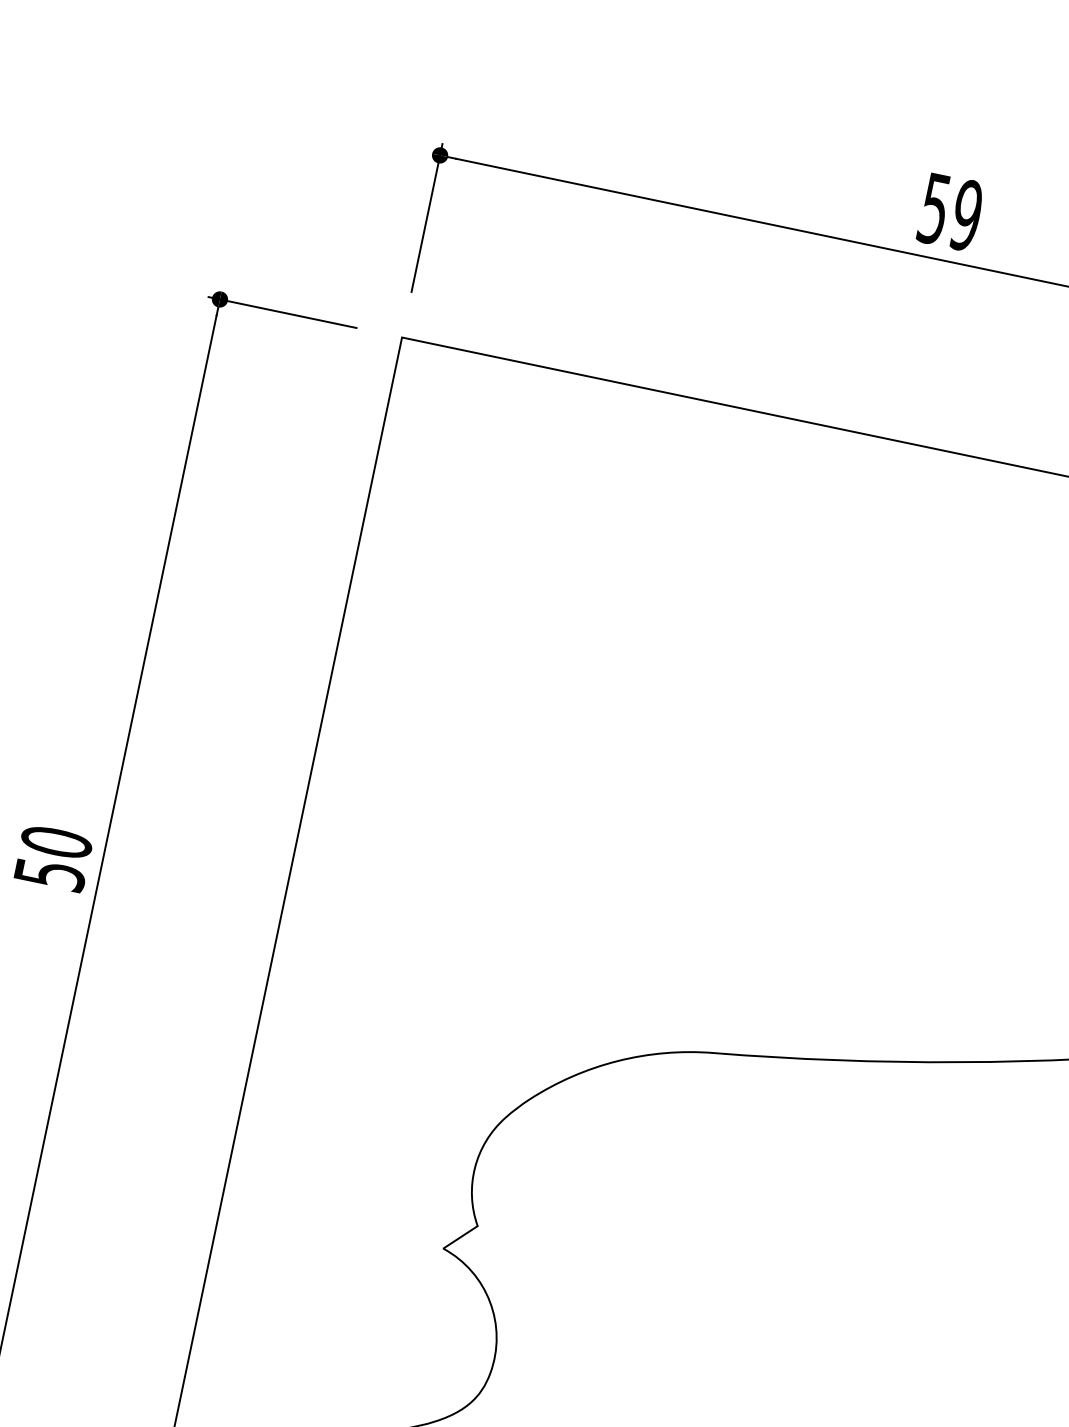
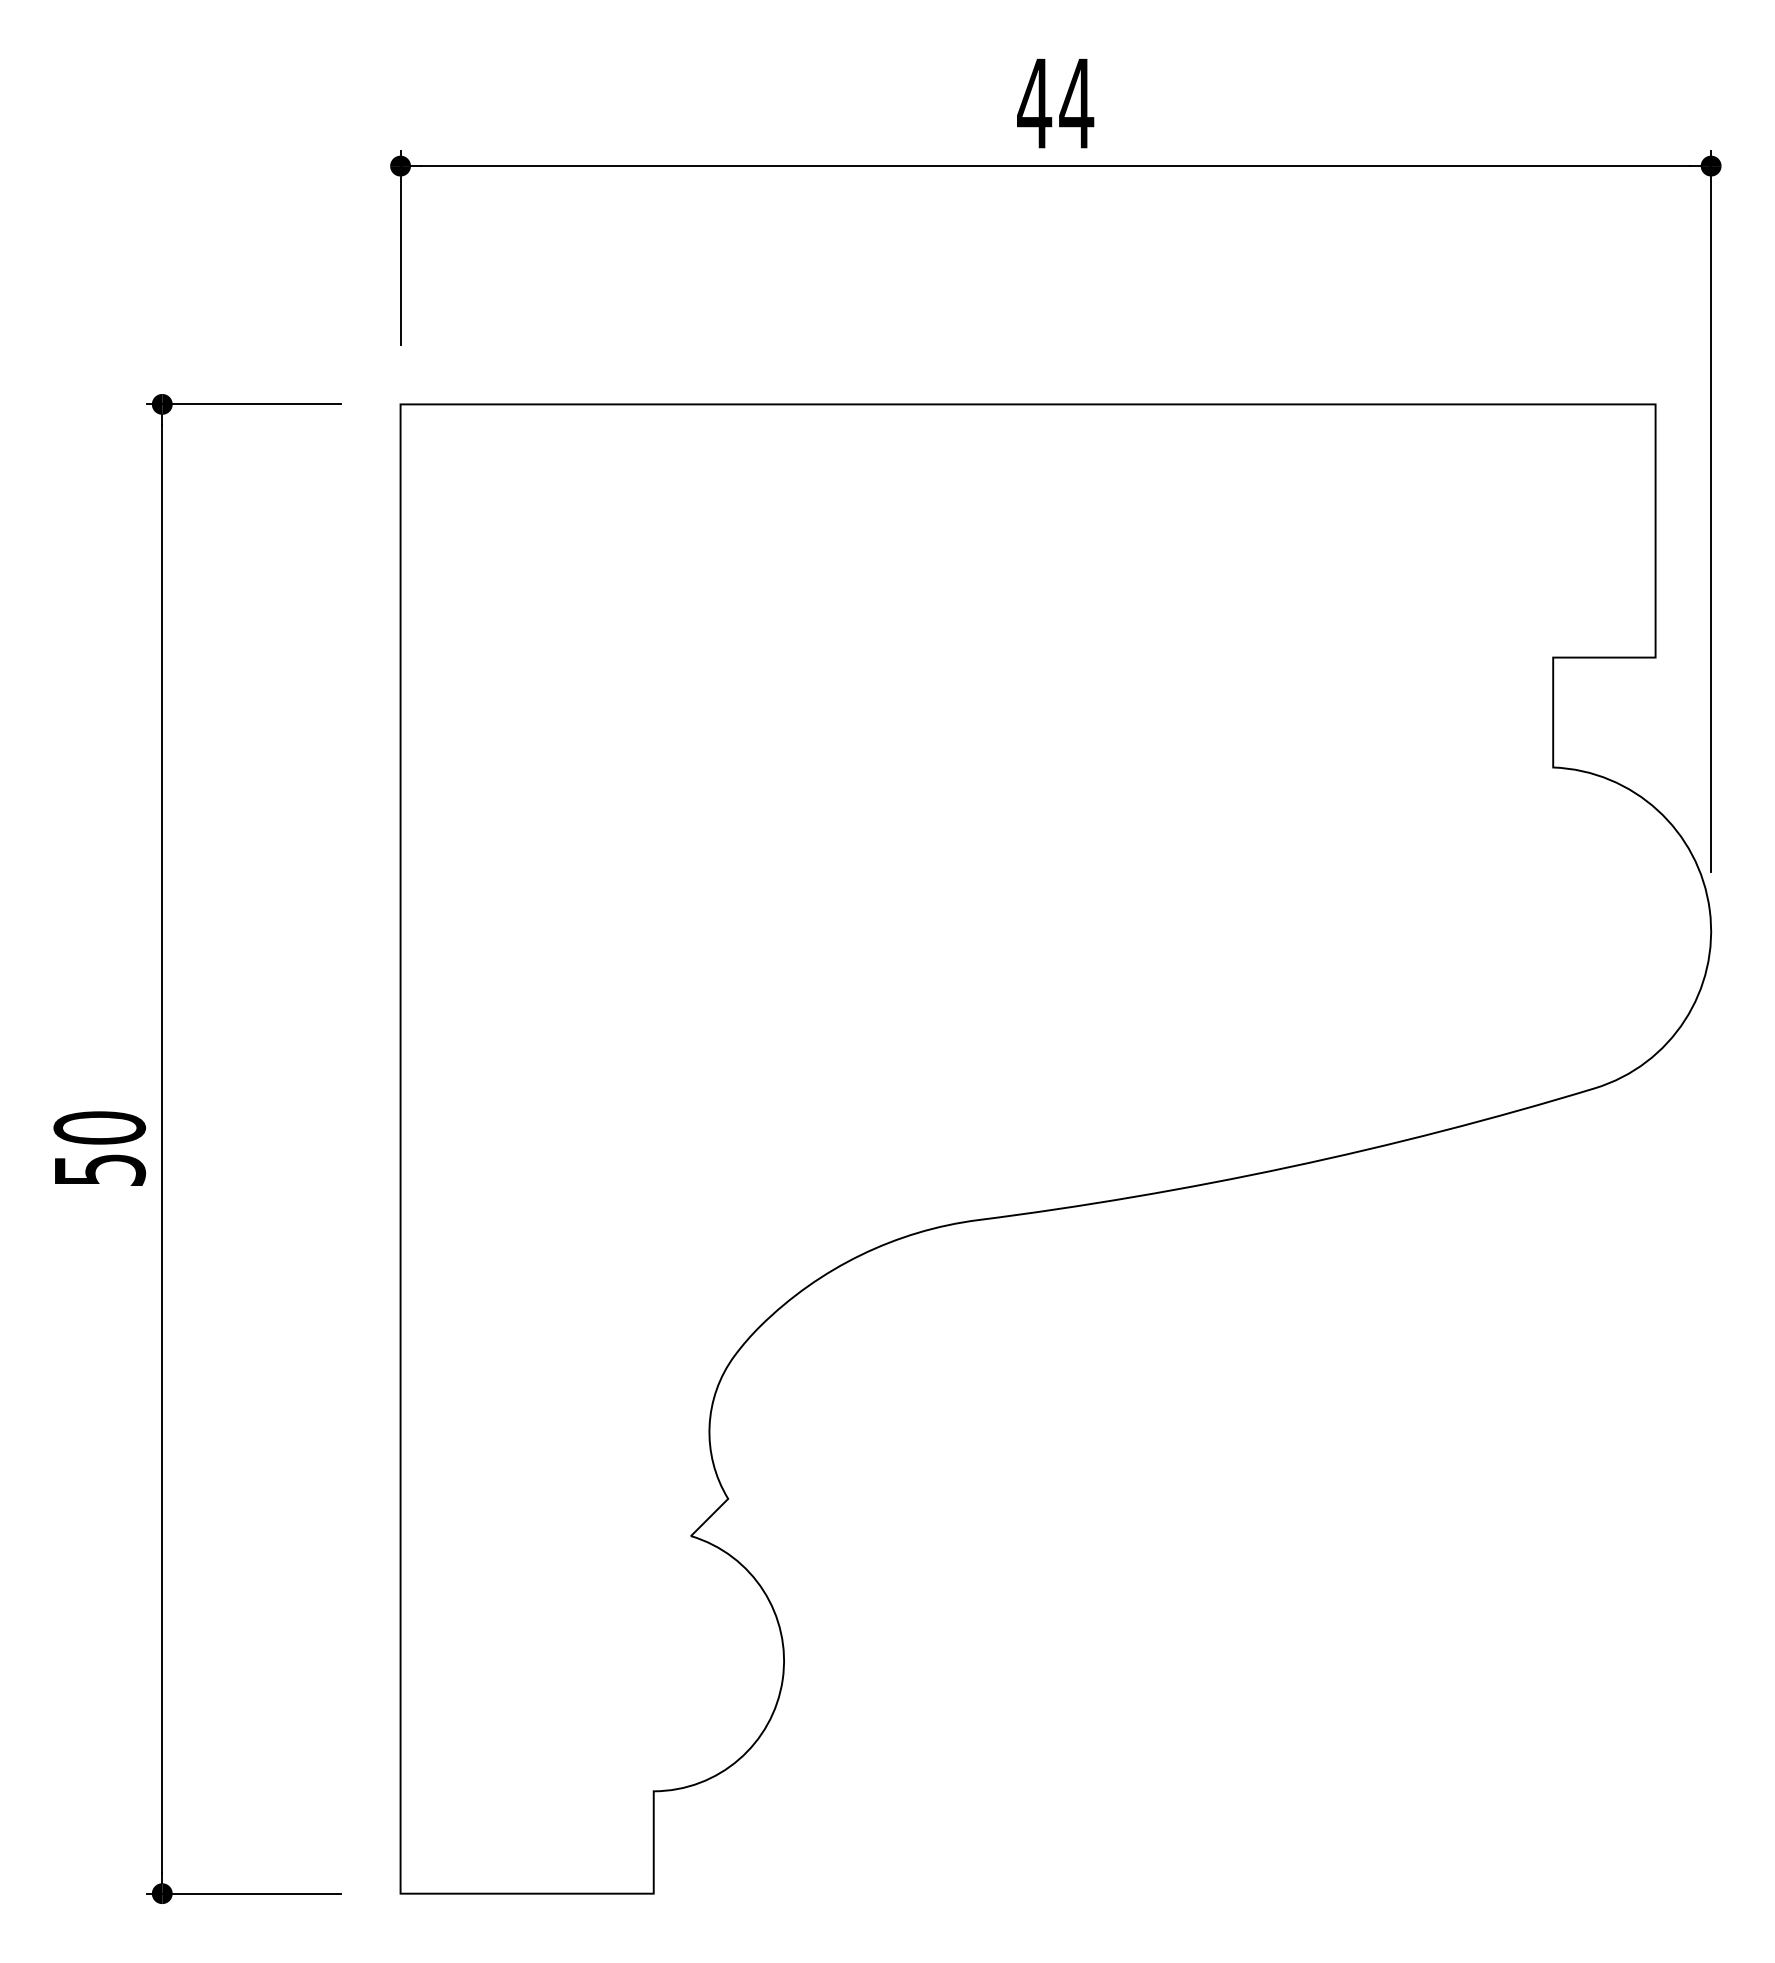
text: (950, 212) -> (1055, 103), 59 -> 44

